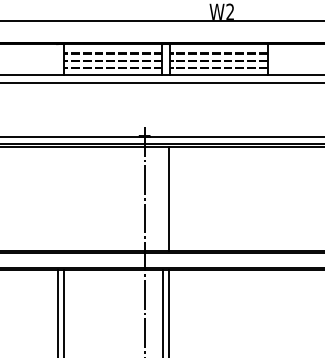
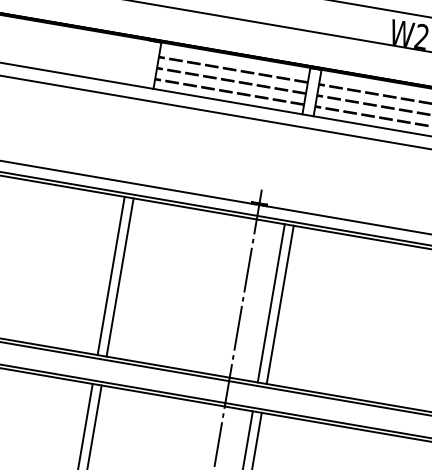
line: (57, 198) -> (110, 275), added
line: (63, 198) -> (120, 277), added
line: (163, 198) -> (271, 303), added

